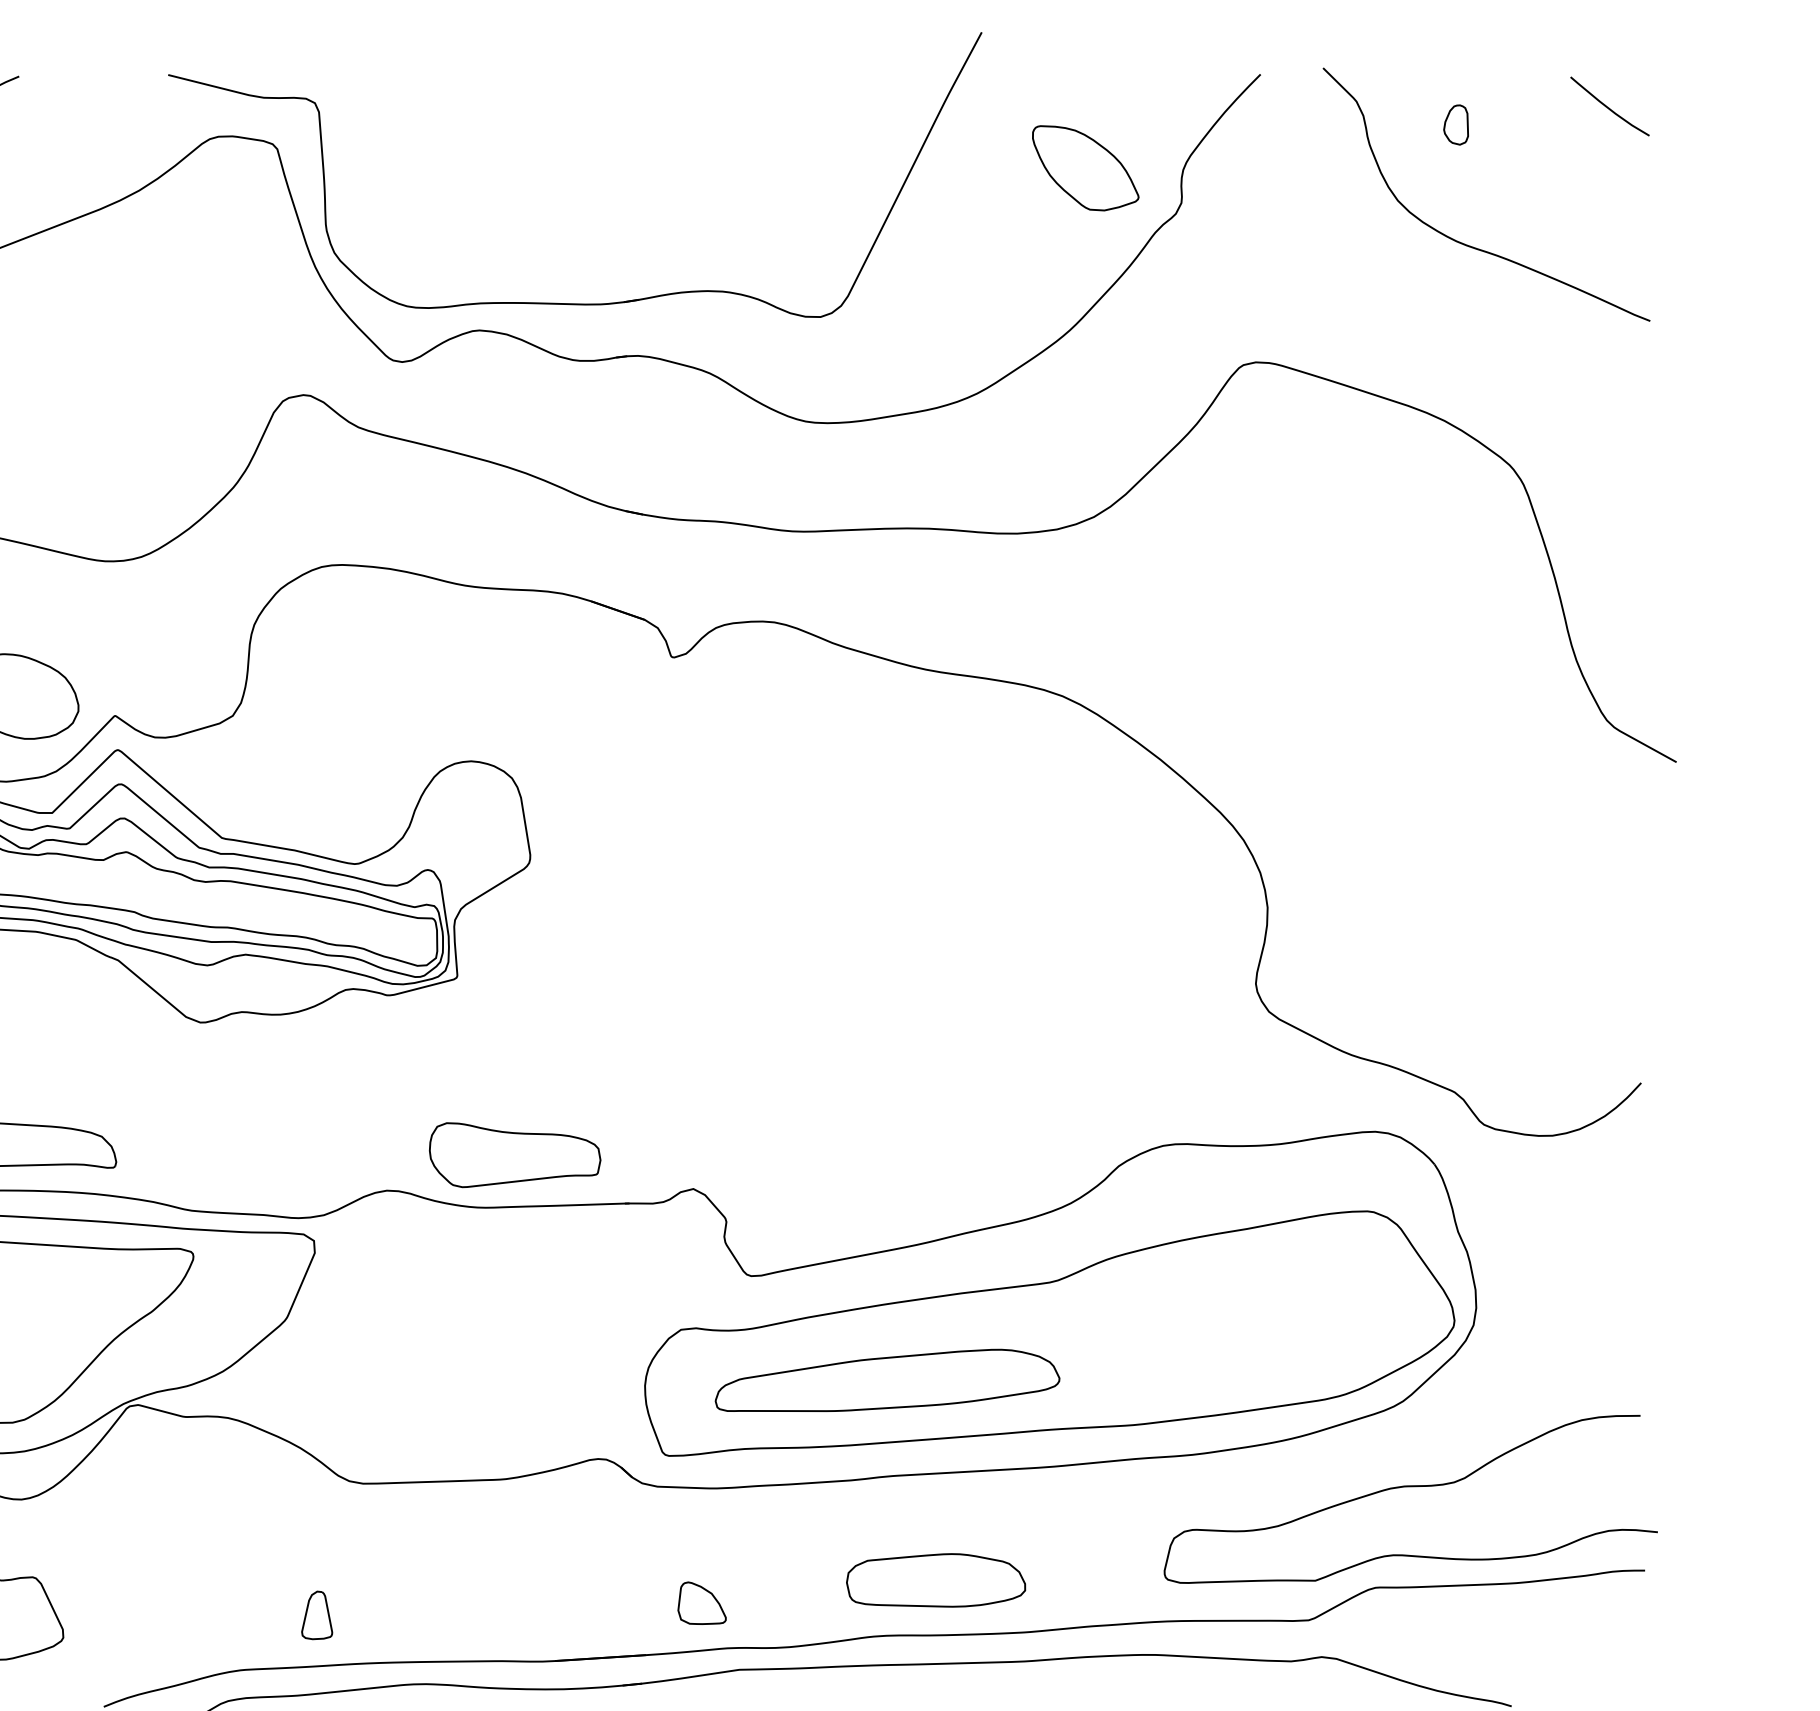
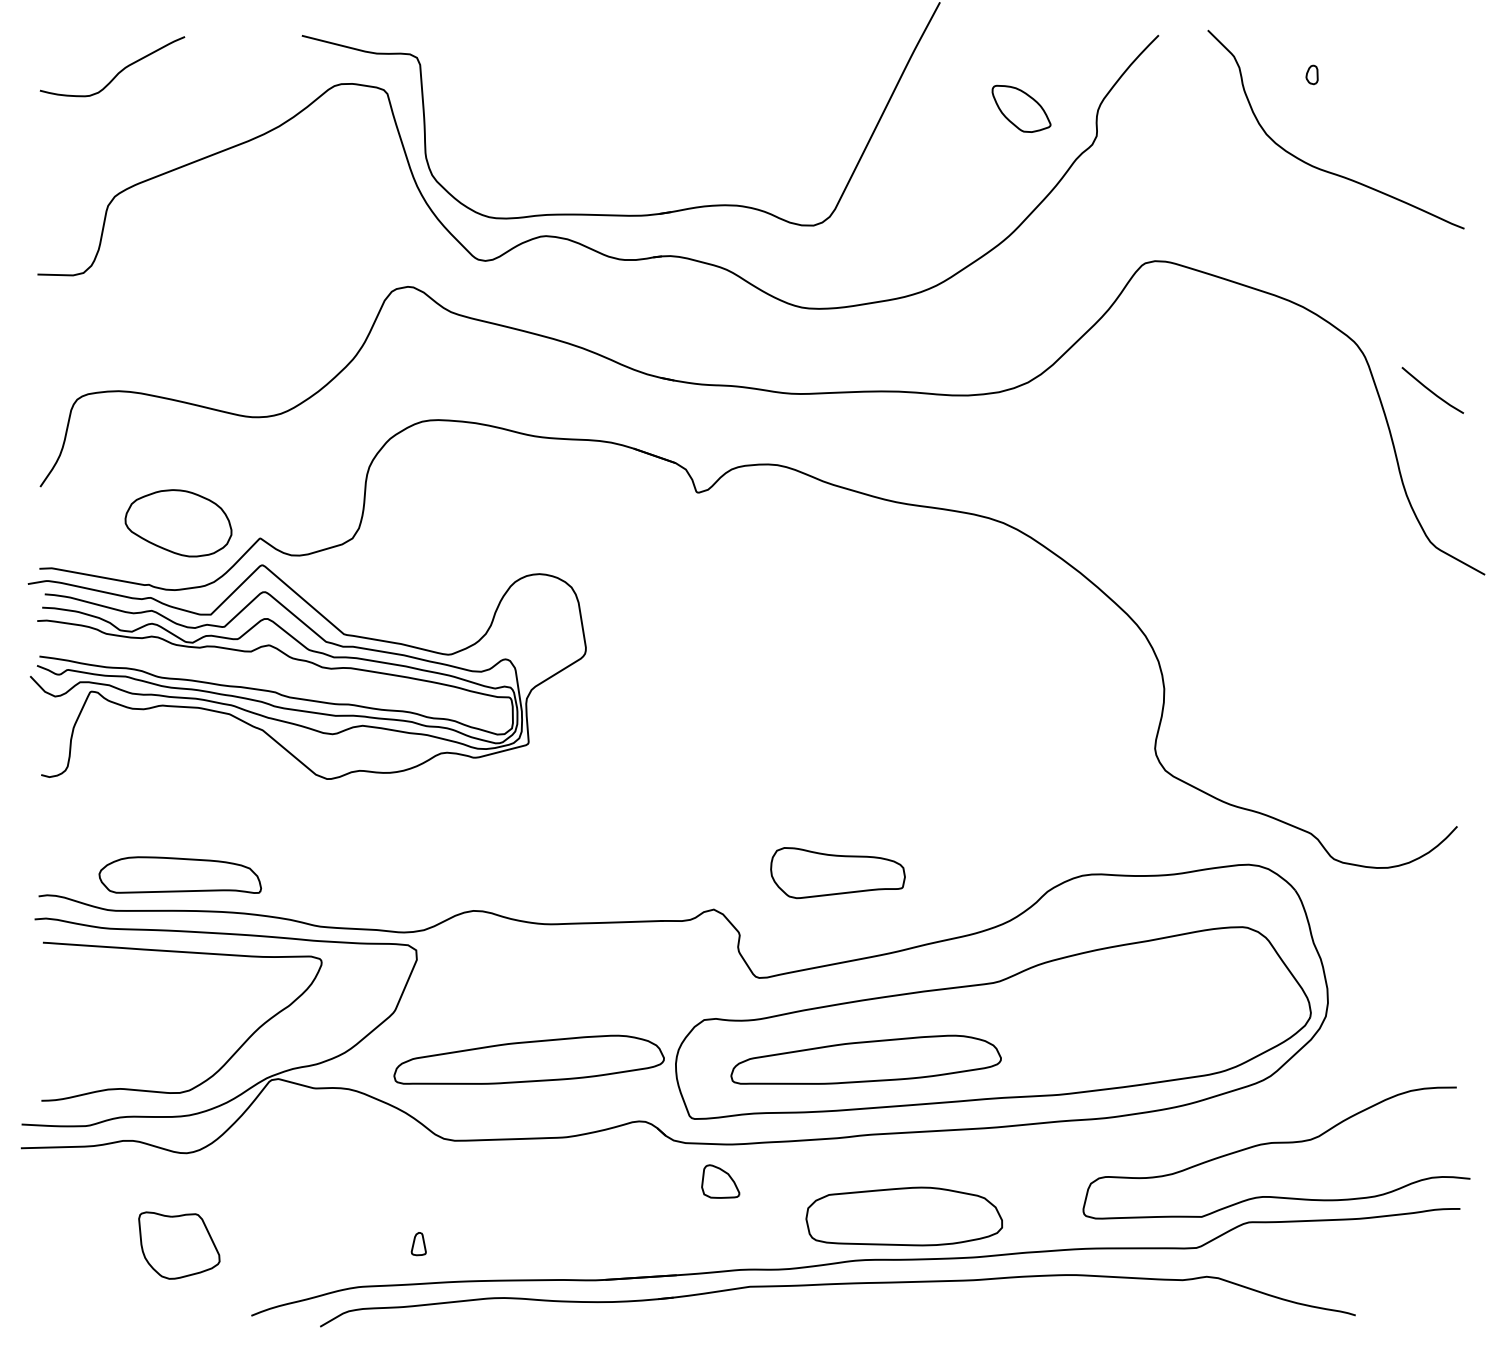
curve: (1608, 106) -> (1431, 390), moved
part: (1455, 124) -> (1311, 74), size x0.6
part: (1085, 167) -> (1021, 108), size x0.7
part: (514, 1155) -> (837, 873), moved
part: (457, 1380) -> (528, 1059), added
part: (935, 1580) -> (903, 1216), size x1.4
part: (701, 1603) -> (720, 1181), moved
part: (316, 1614) -> (418, 1243), size x0.6

